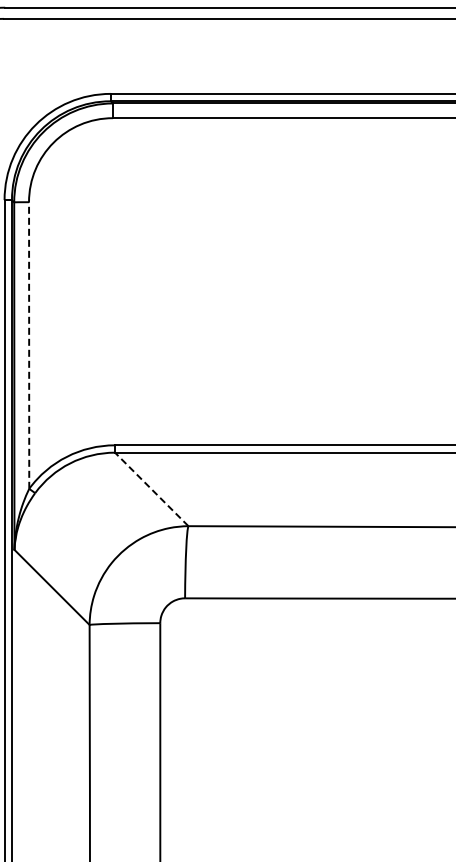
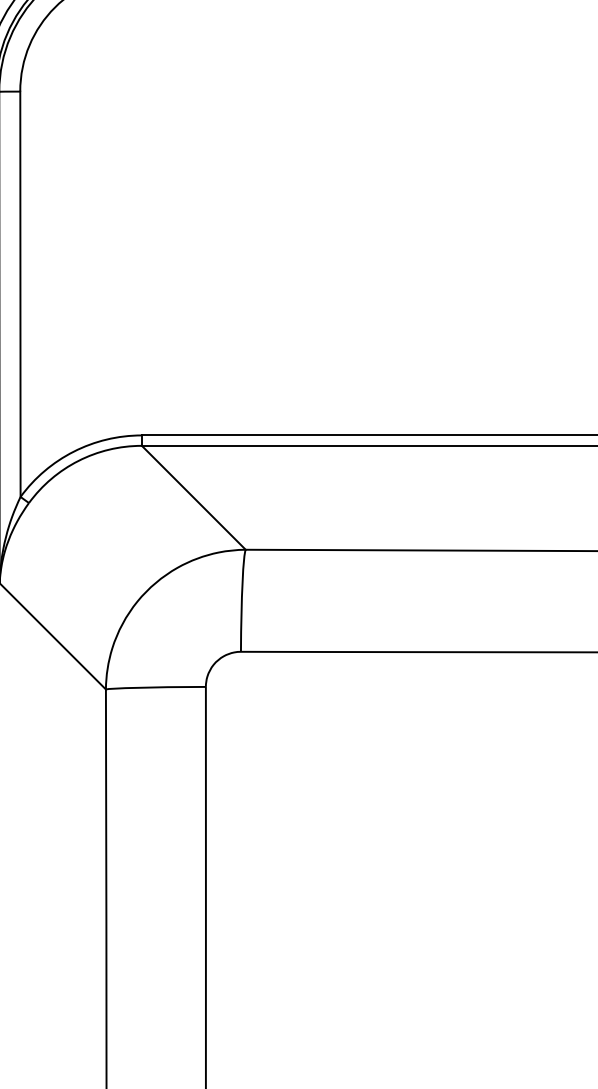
line: (29, 345) -> (20, 294), dashed -> solid
line: (151, 489) -> (193, 497), dashed -> solid

